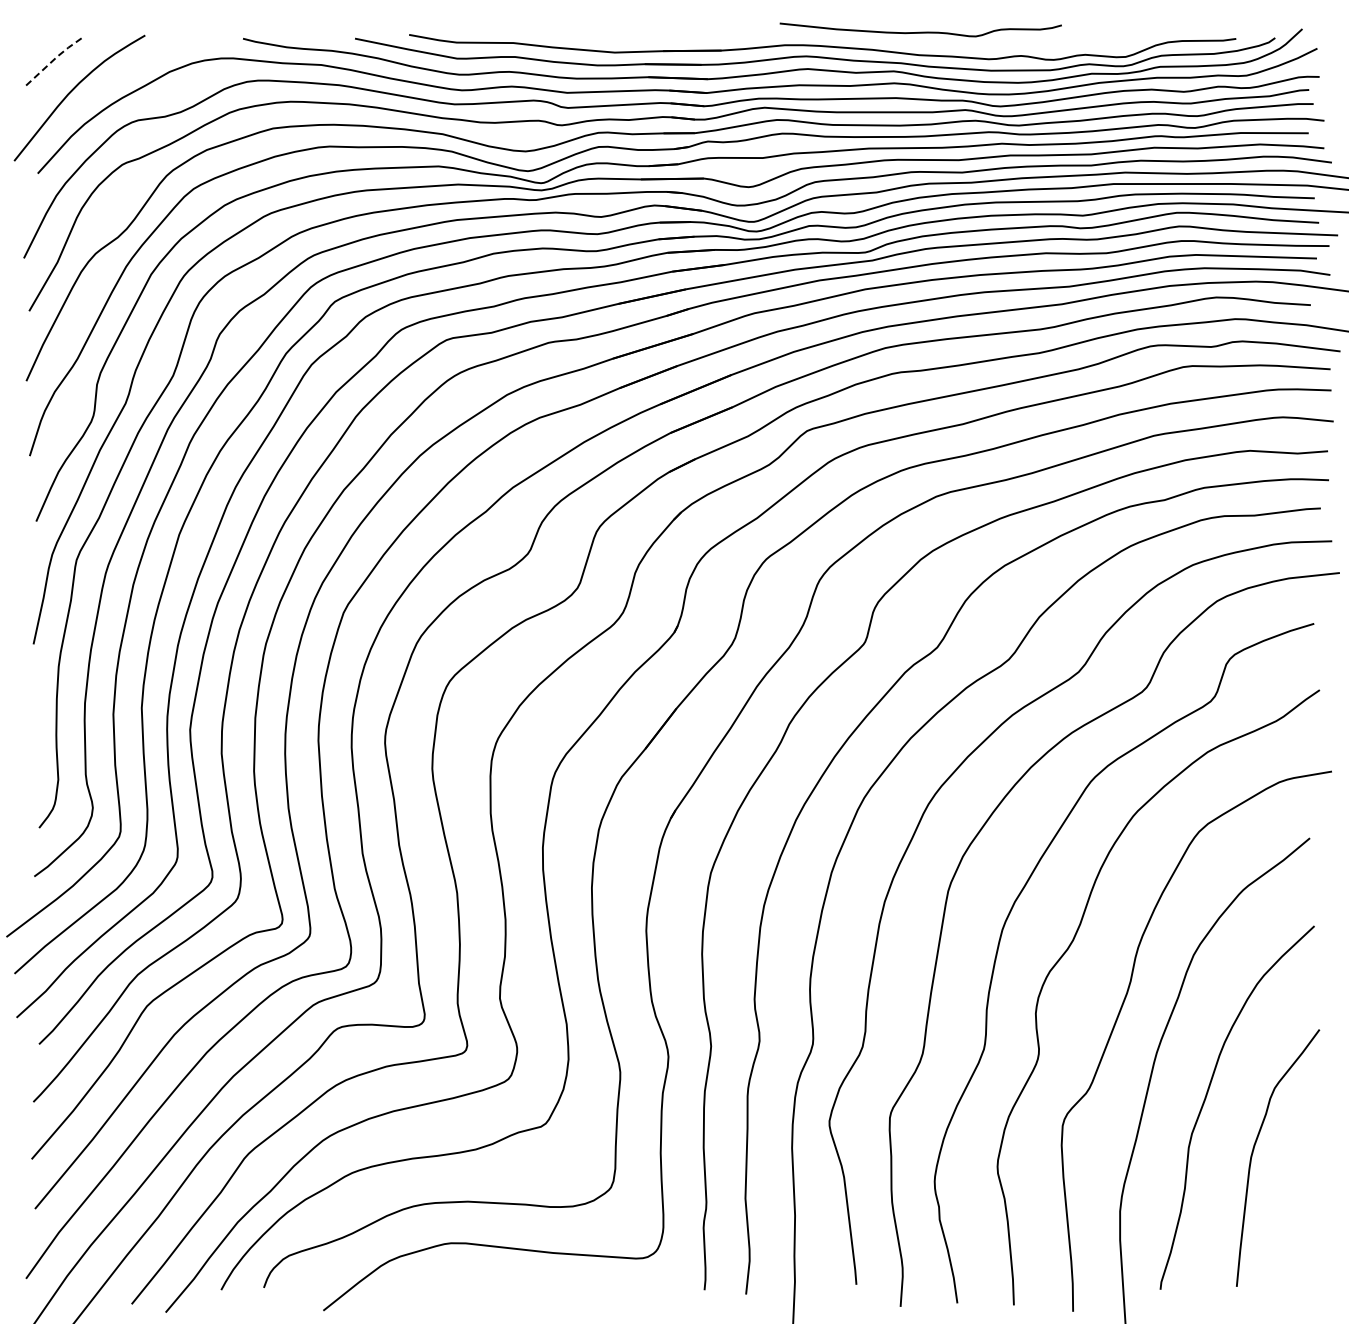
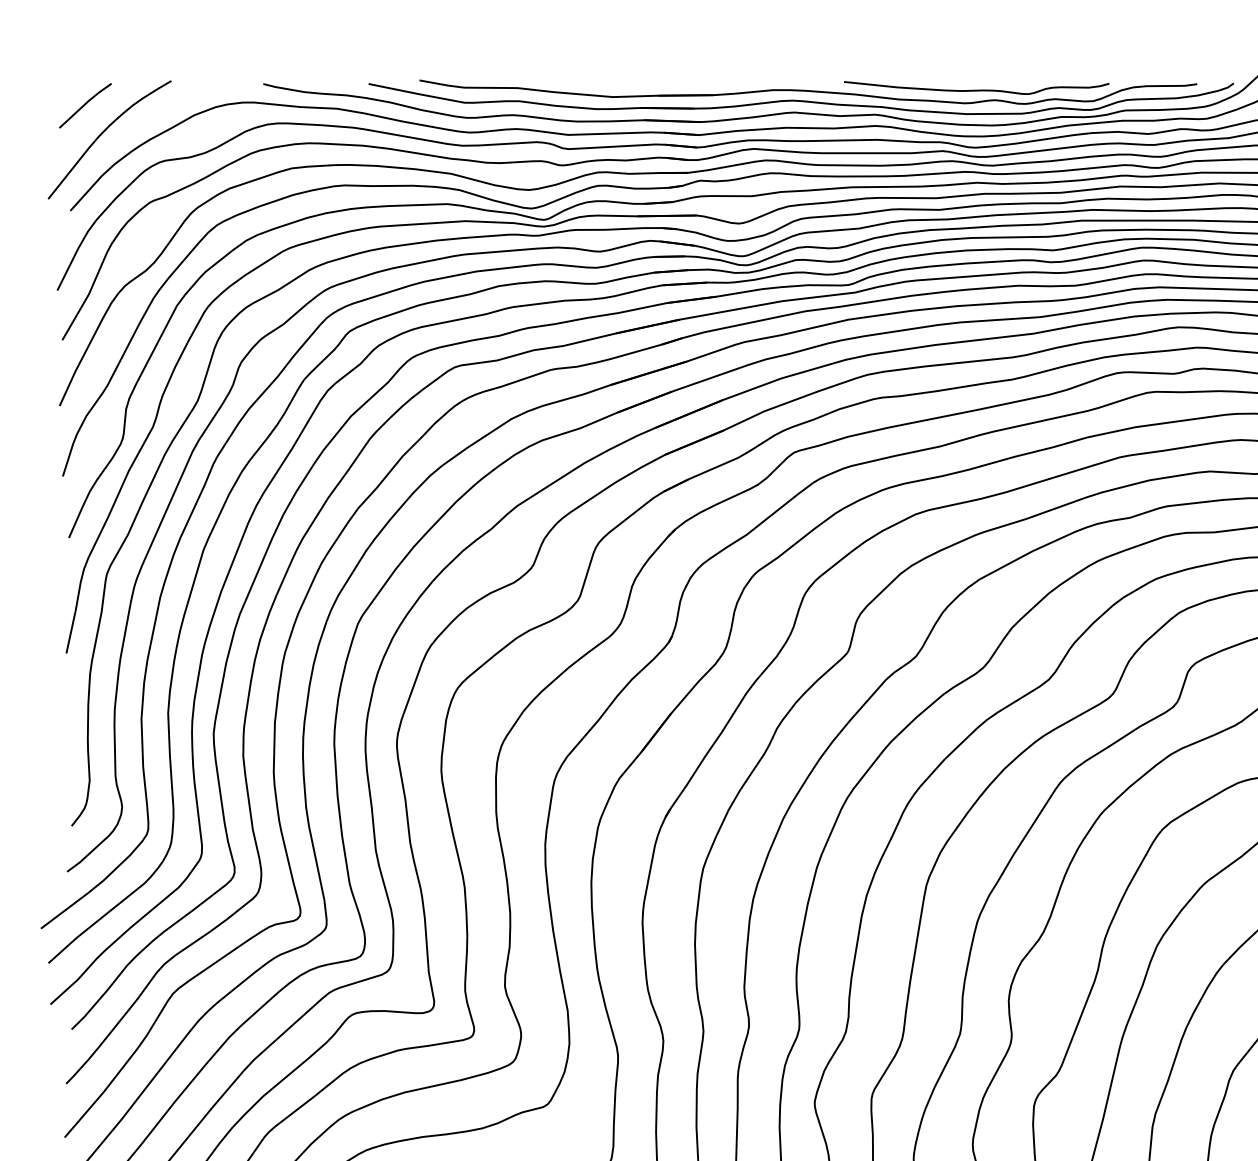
curve: (920, 31) -> (976, 89), moved
line: (54, 59) -> (86, 103), dashed -> solid

